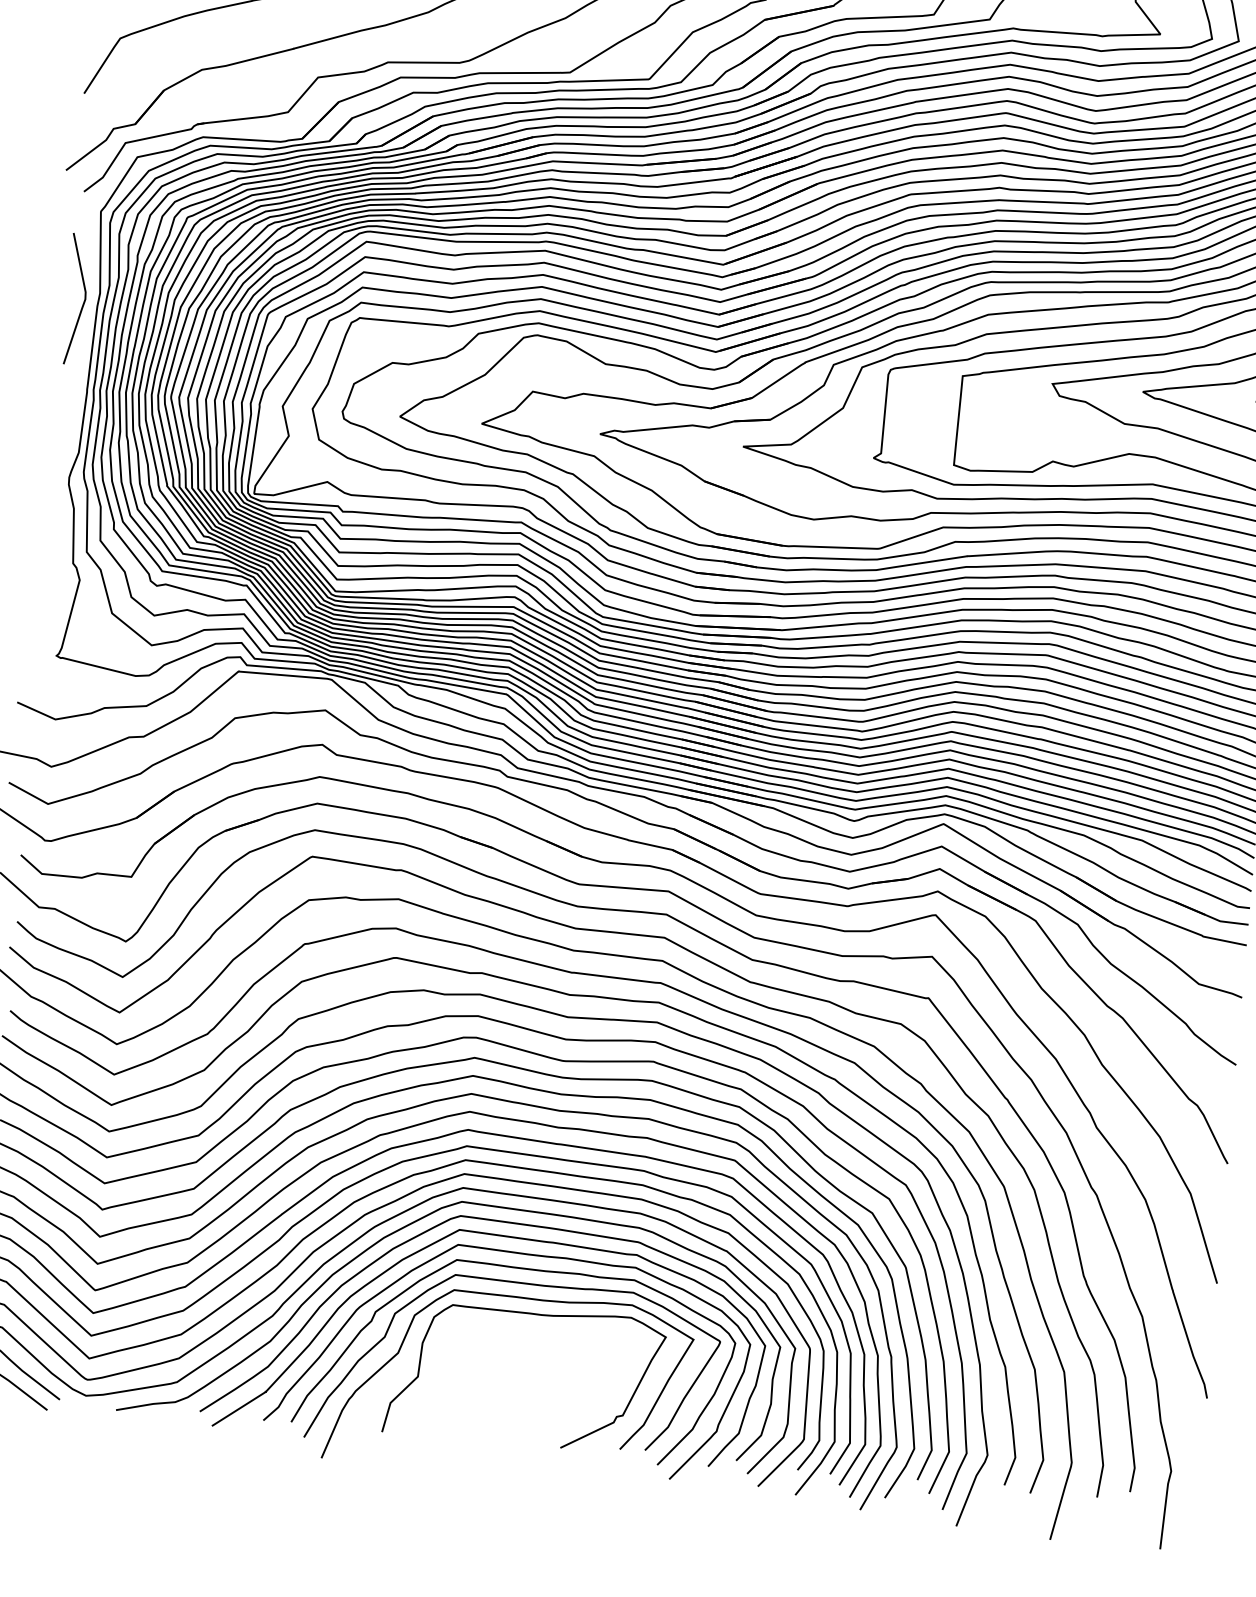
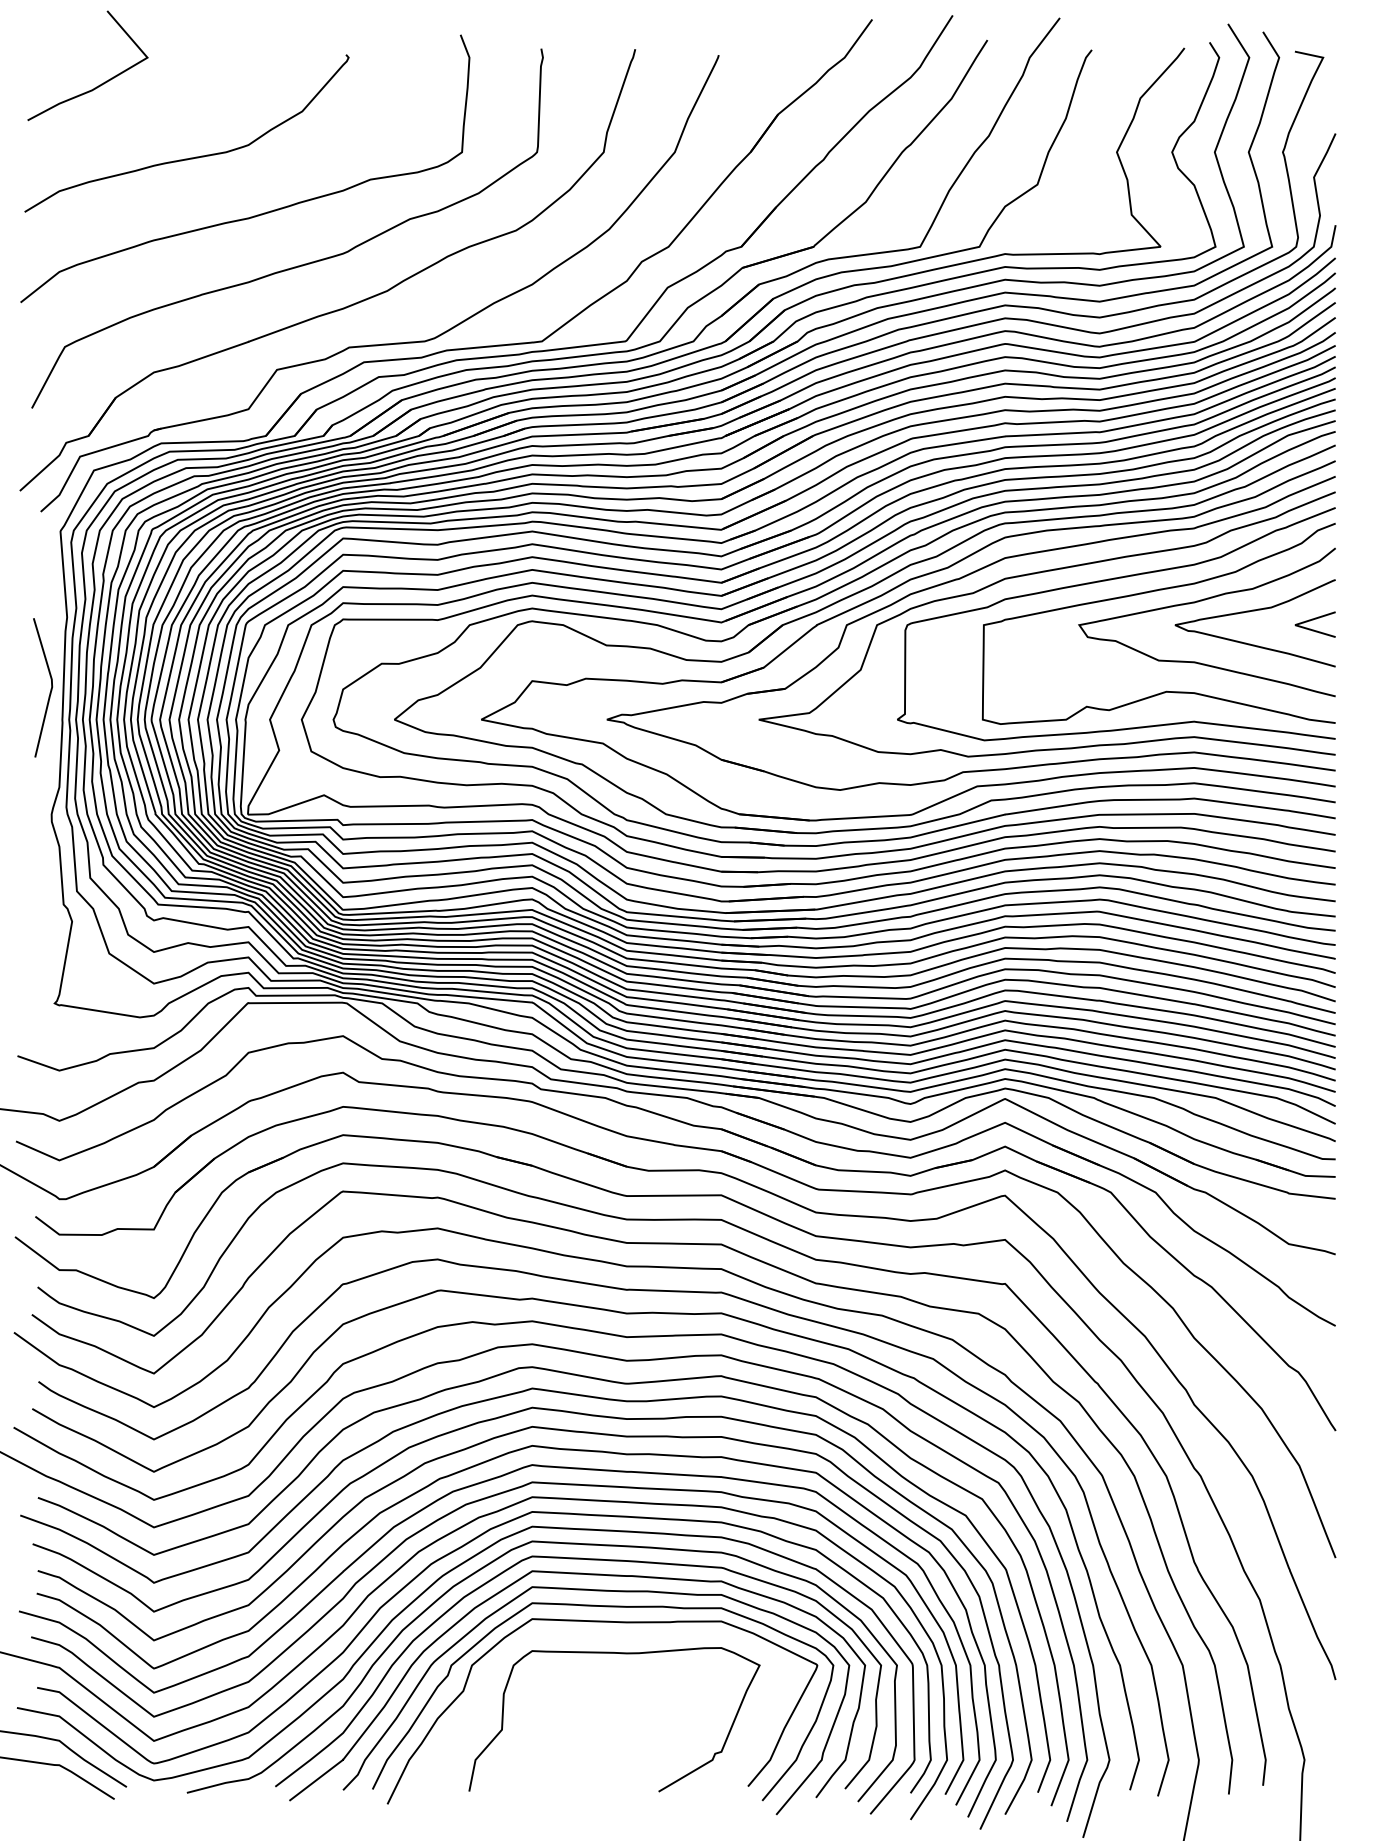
line: (83, 300) -> (50, 688), moved
curve: (525, 1299) -> (608, 1638), removed

